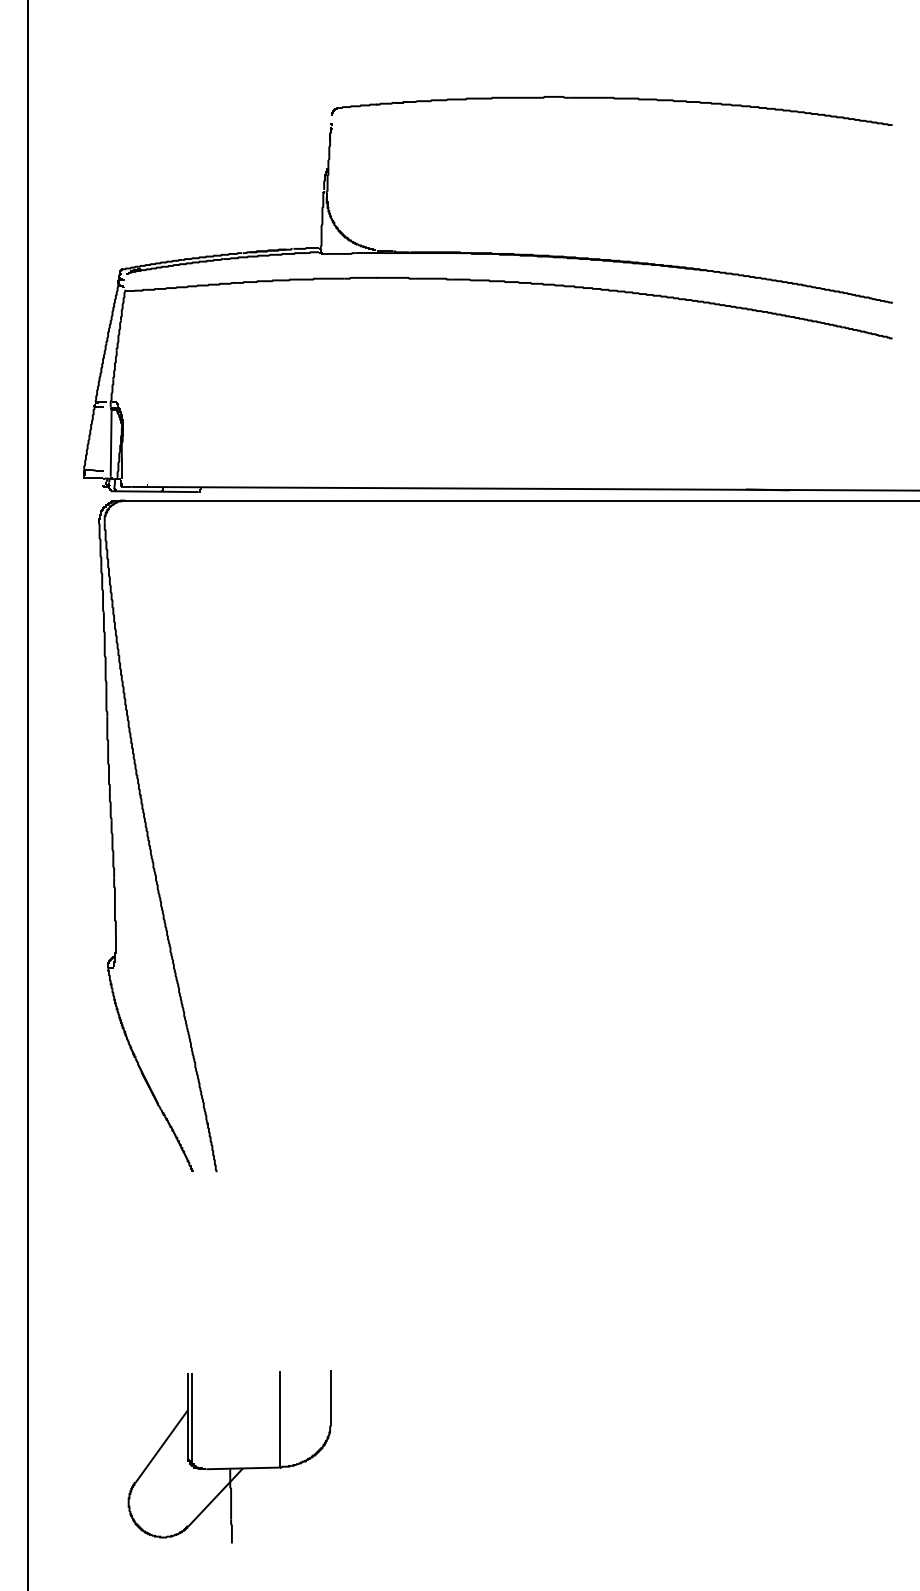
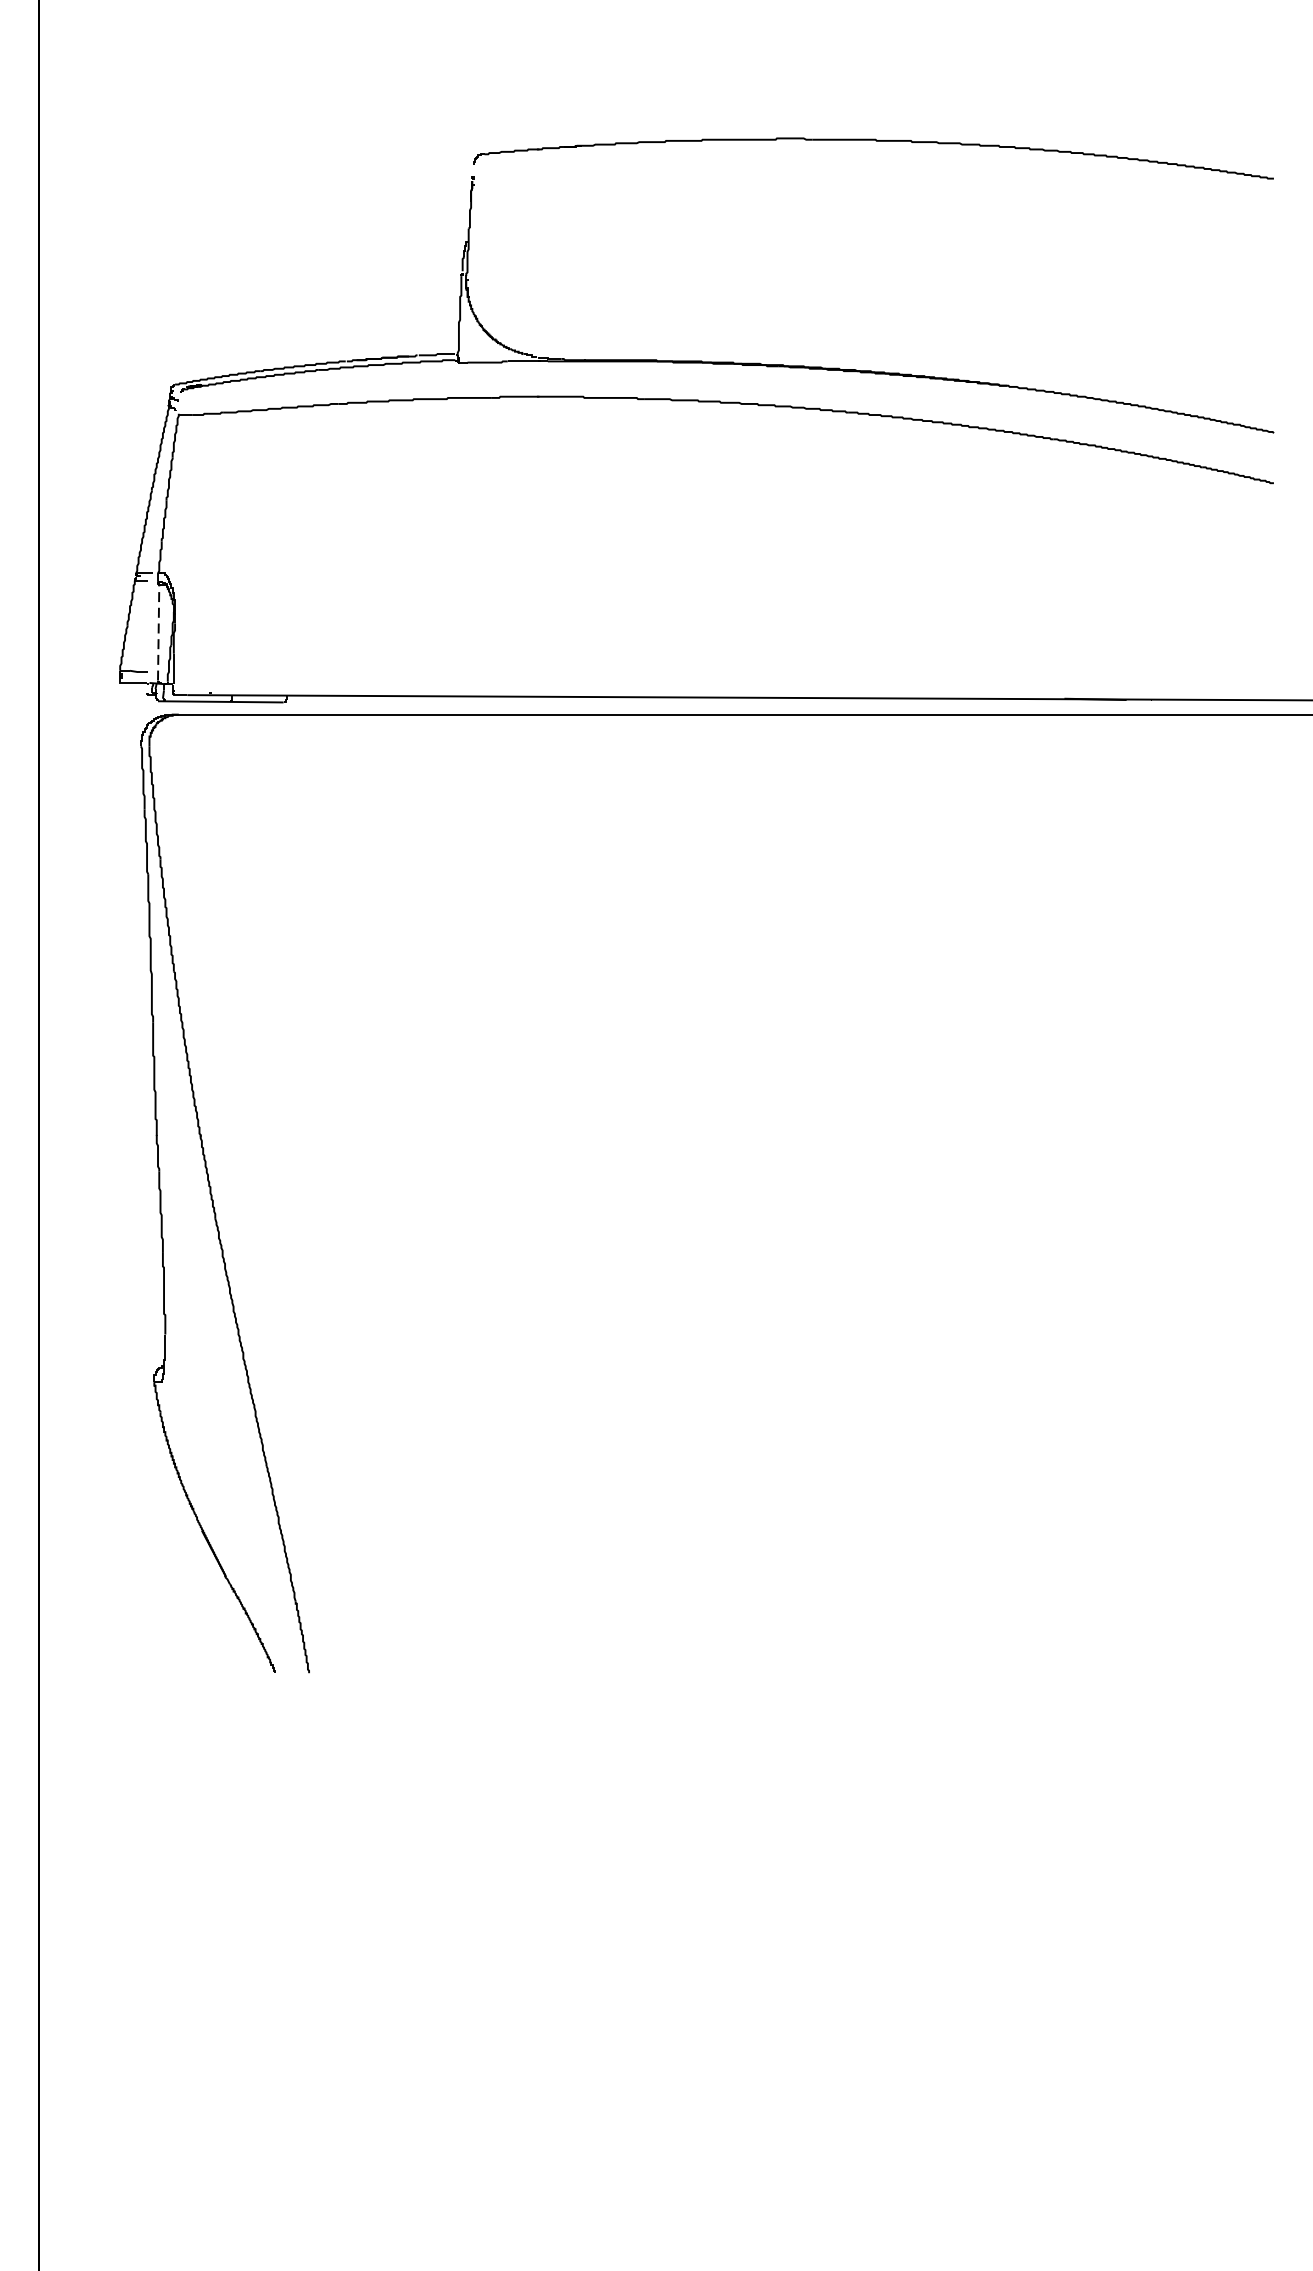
line: (111, 442) -> (159, 631), solid -> dashed
part: (229, 1467) -> (327, 2094), removed

